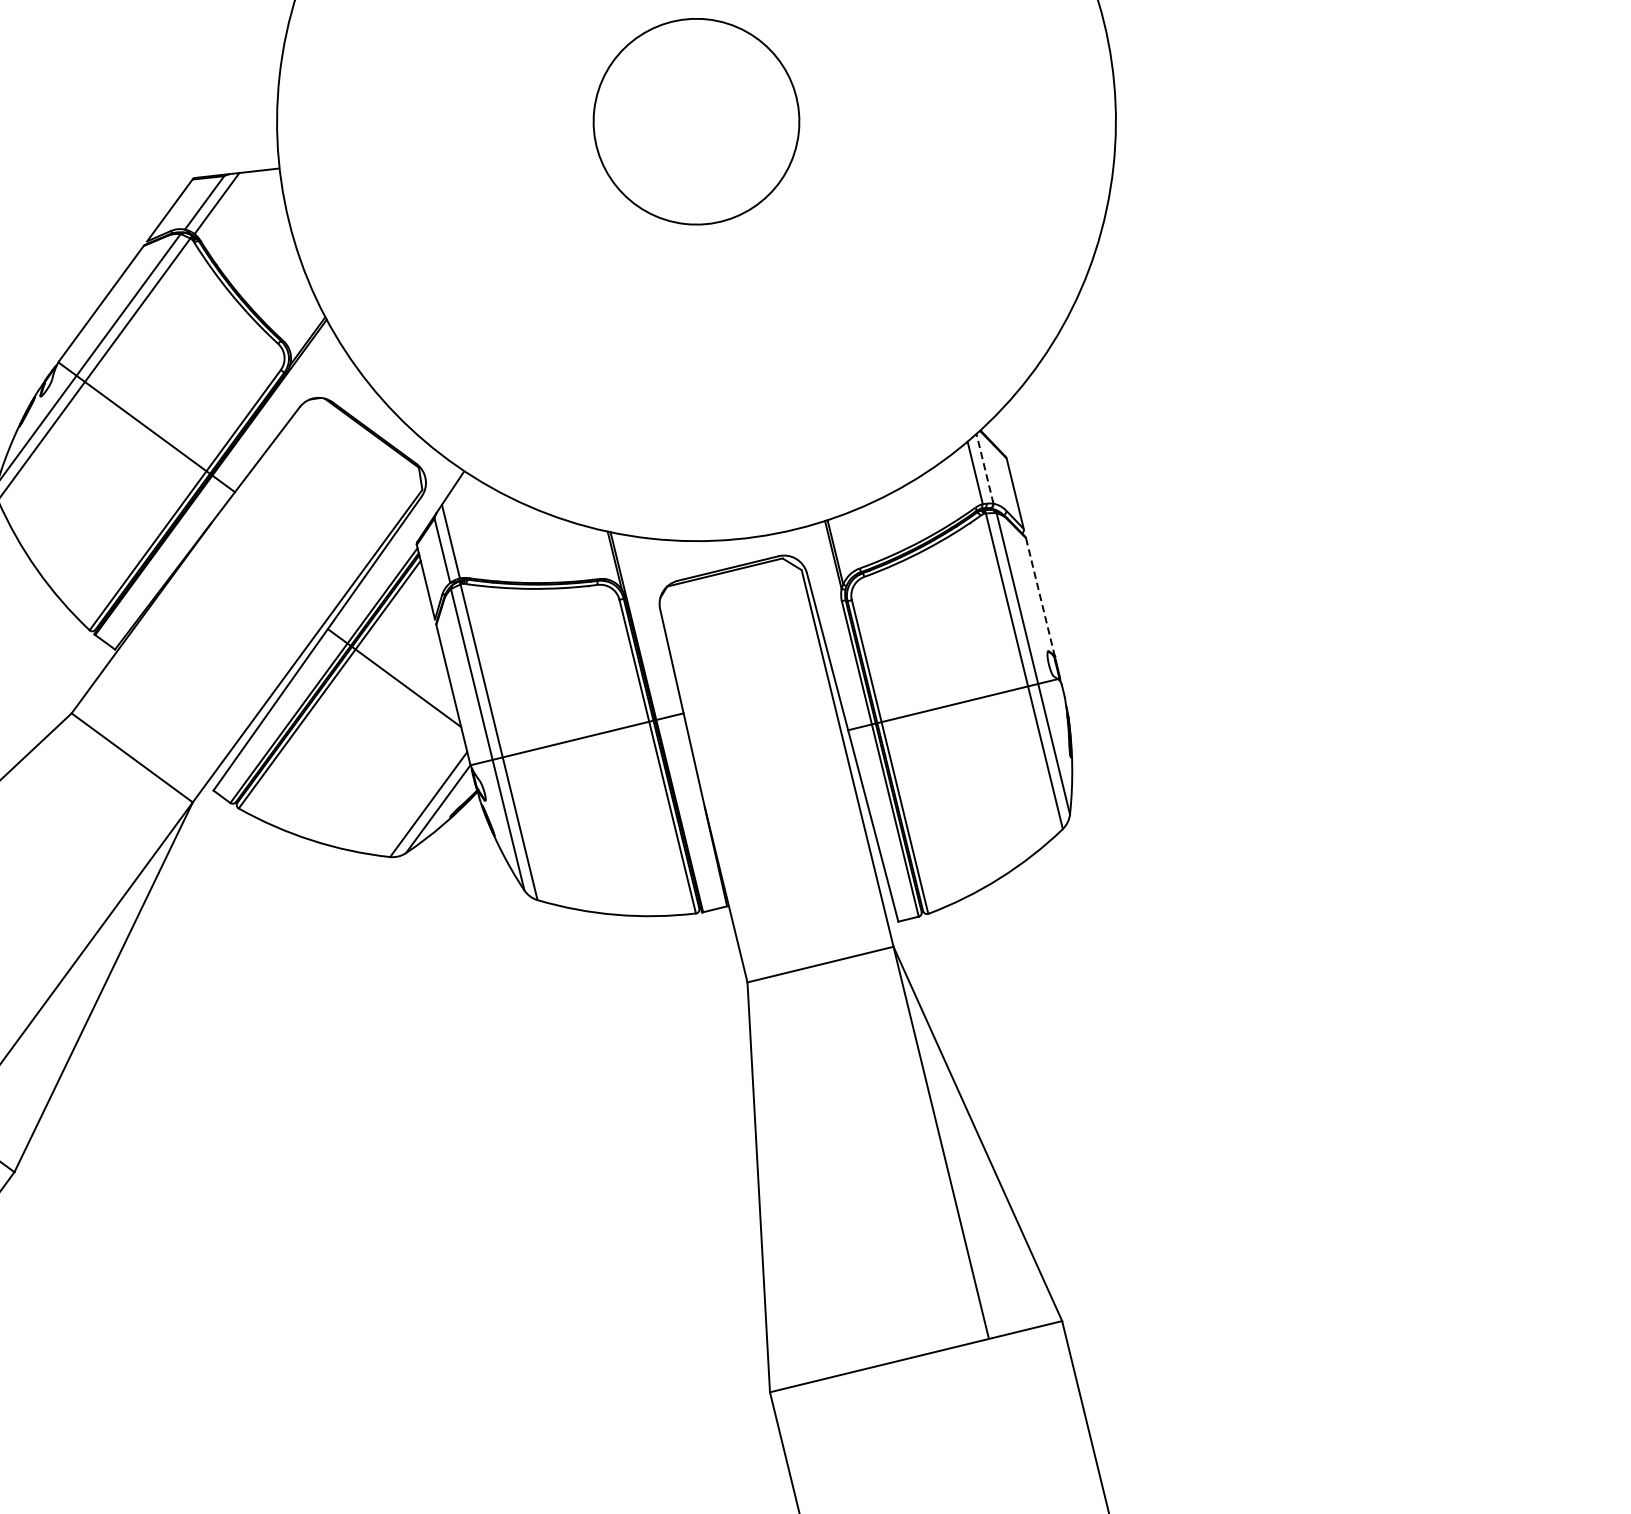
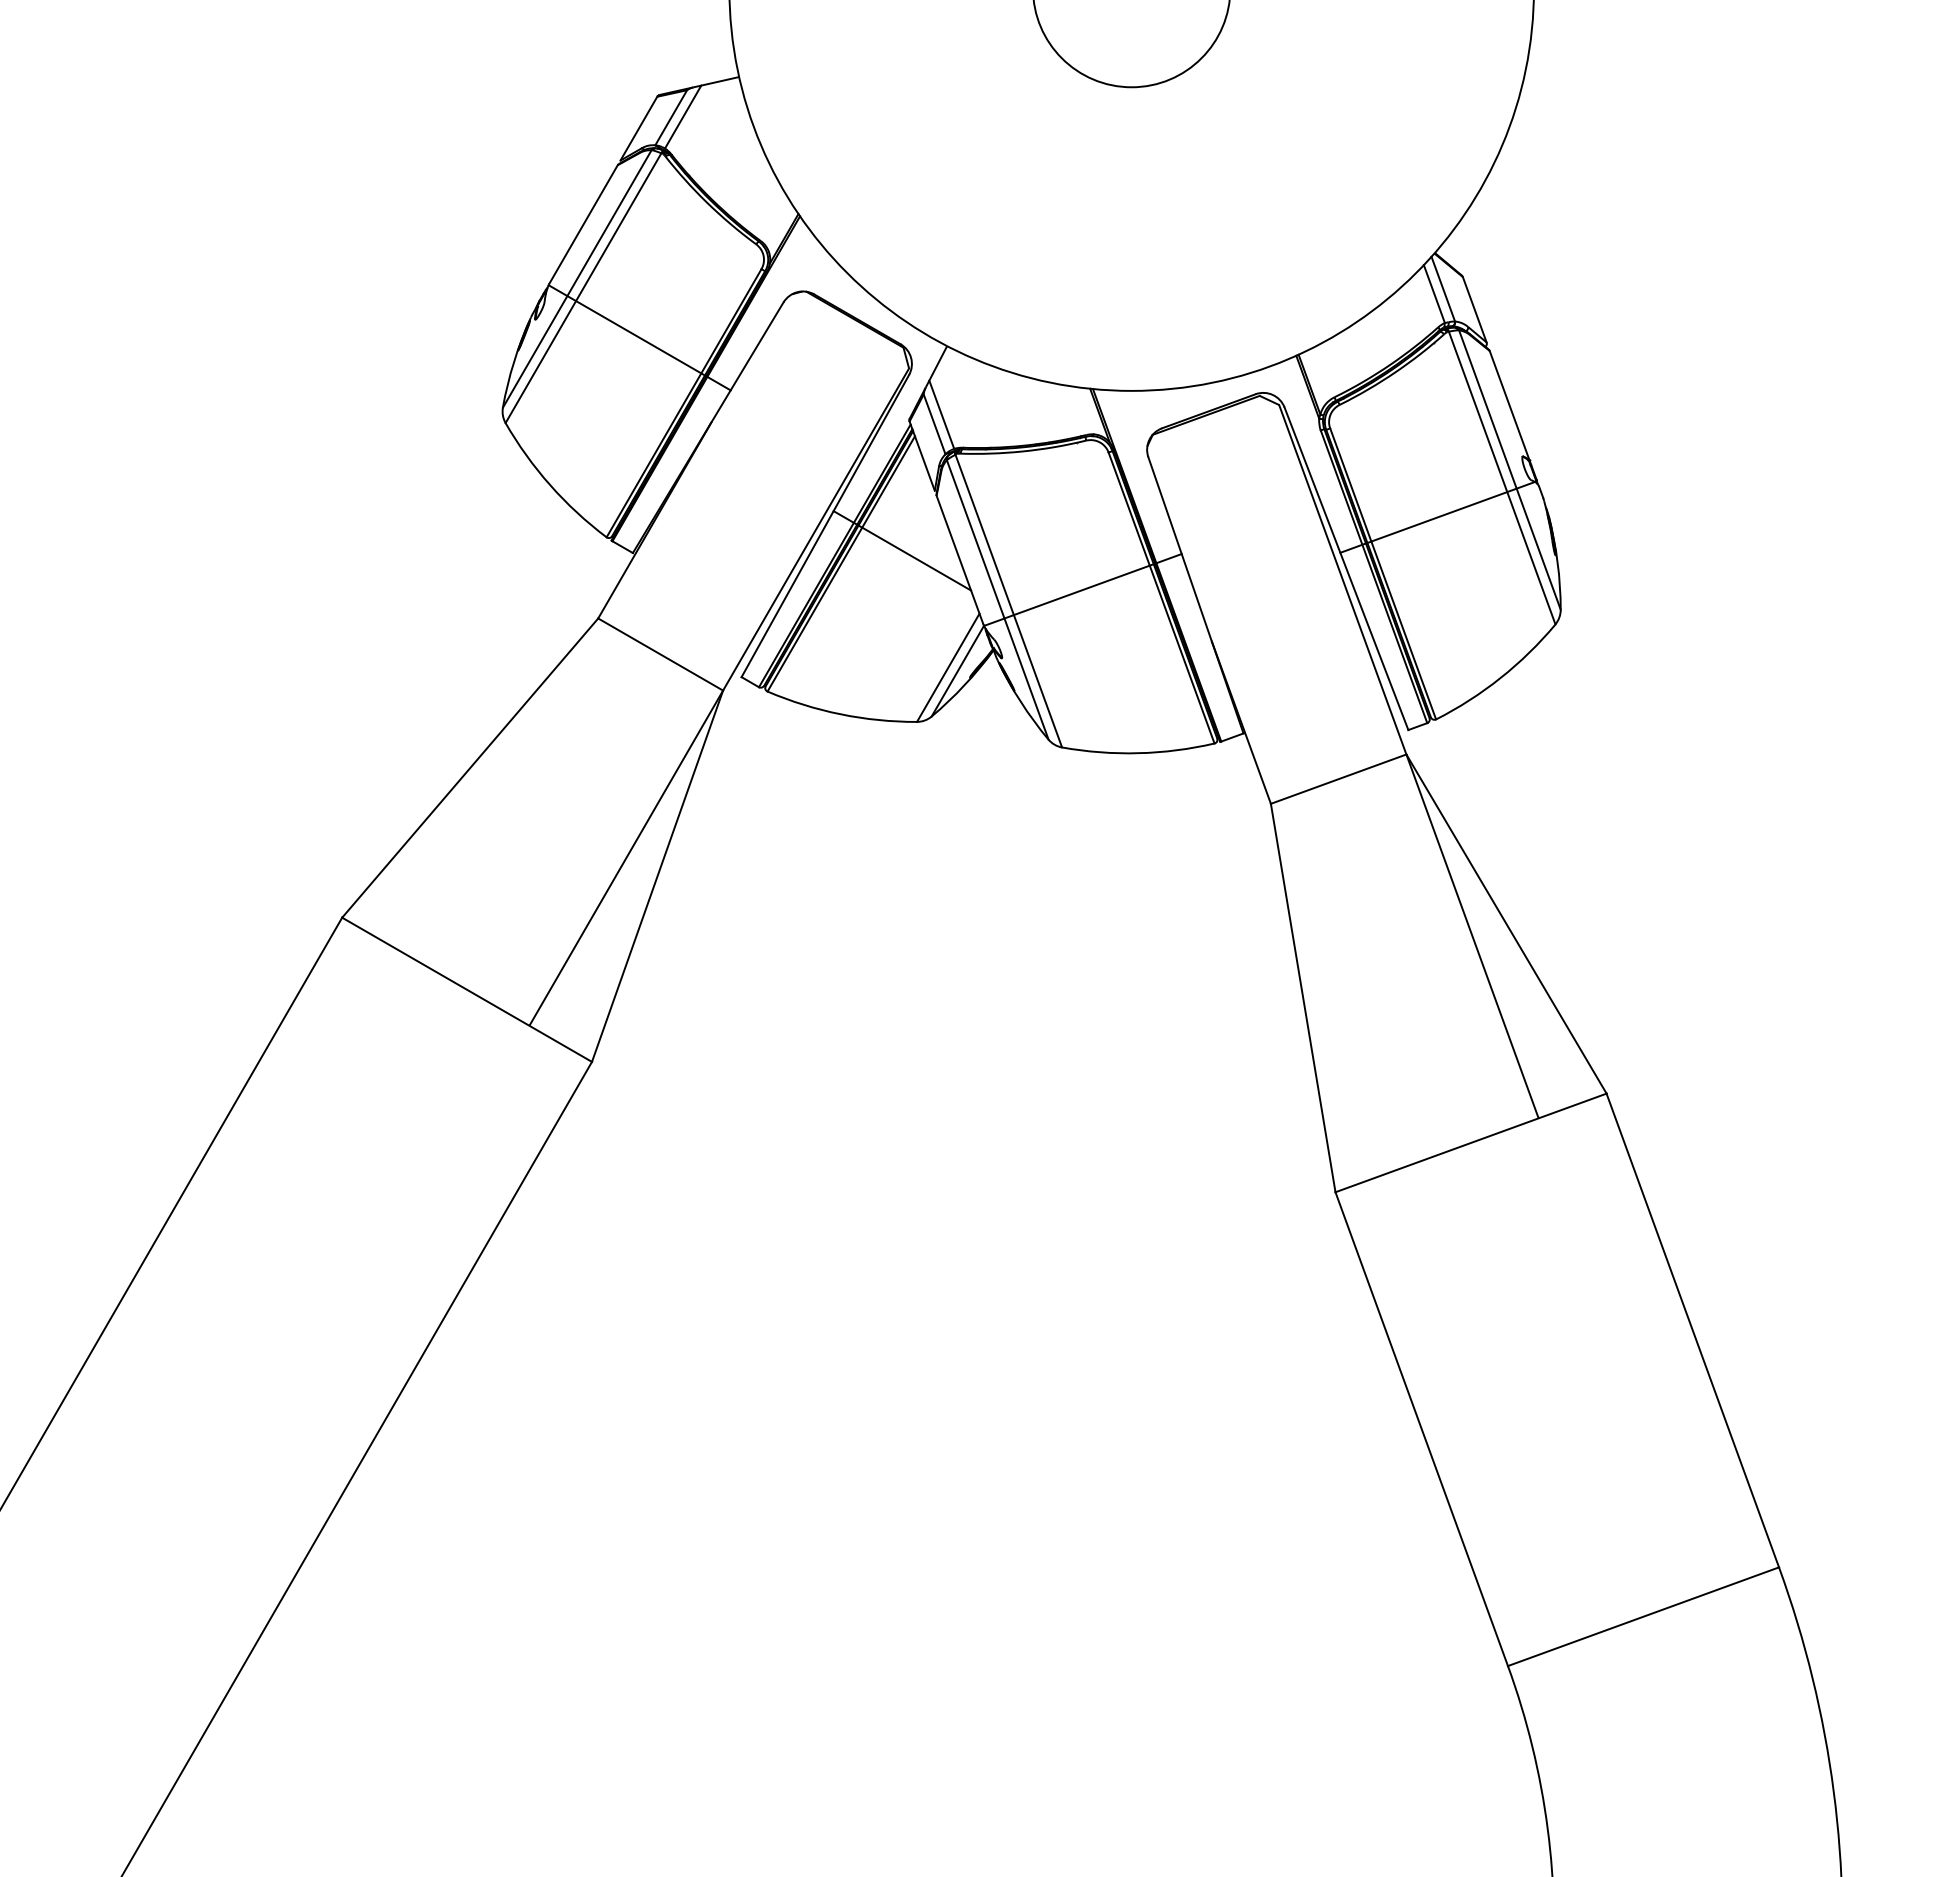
line: (985, 468) -> (1443, 288), dashed -> solid
line: (1040, 597) -> (1509, 406), dashed -> solid

